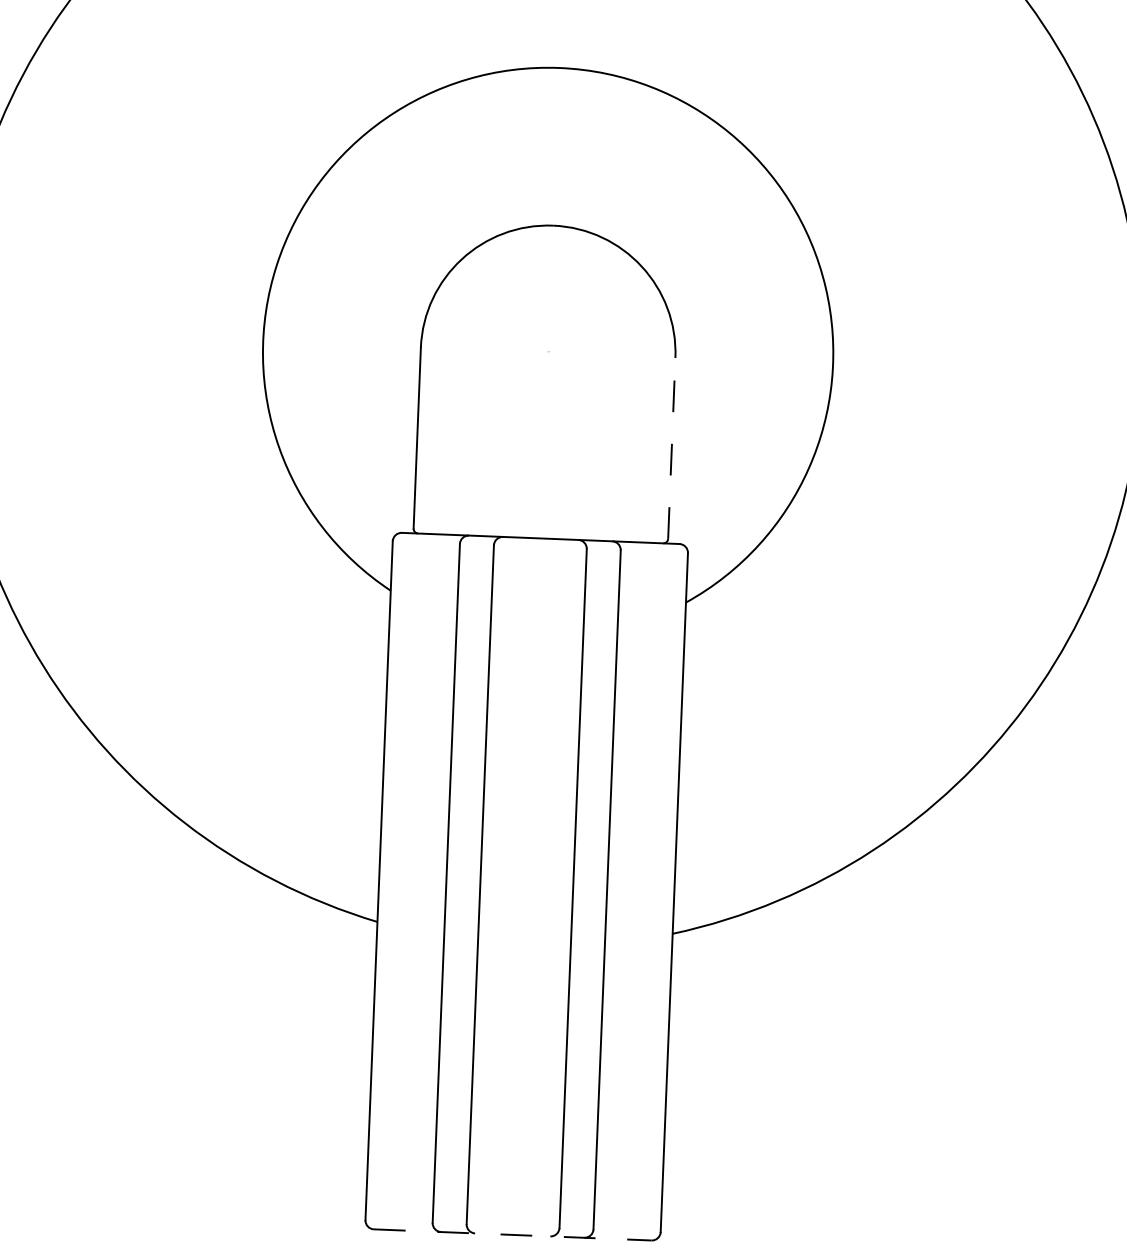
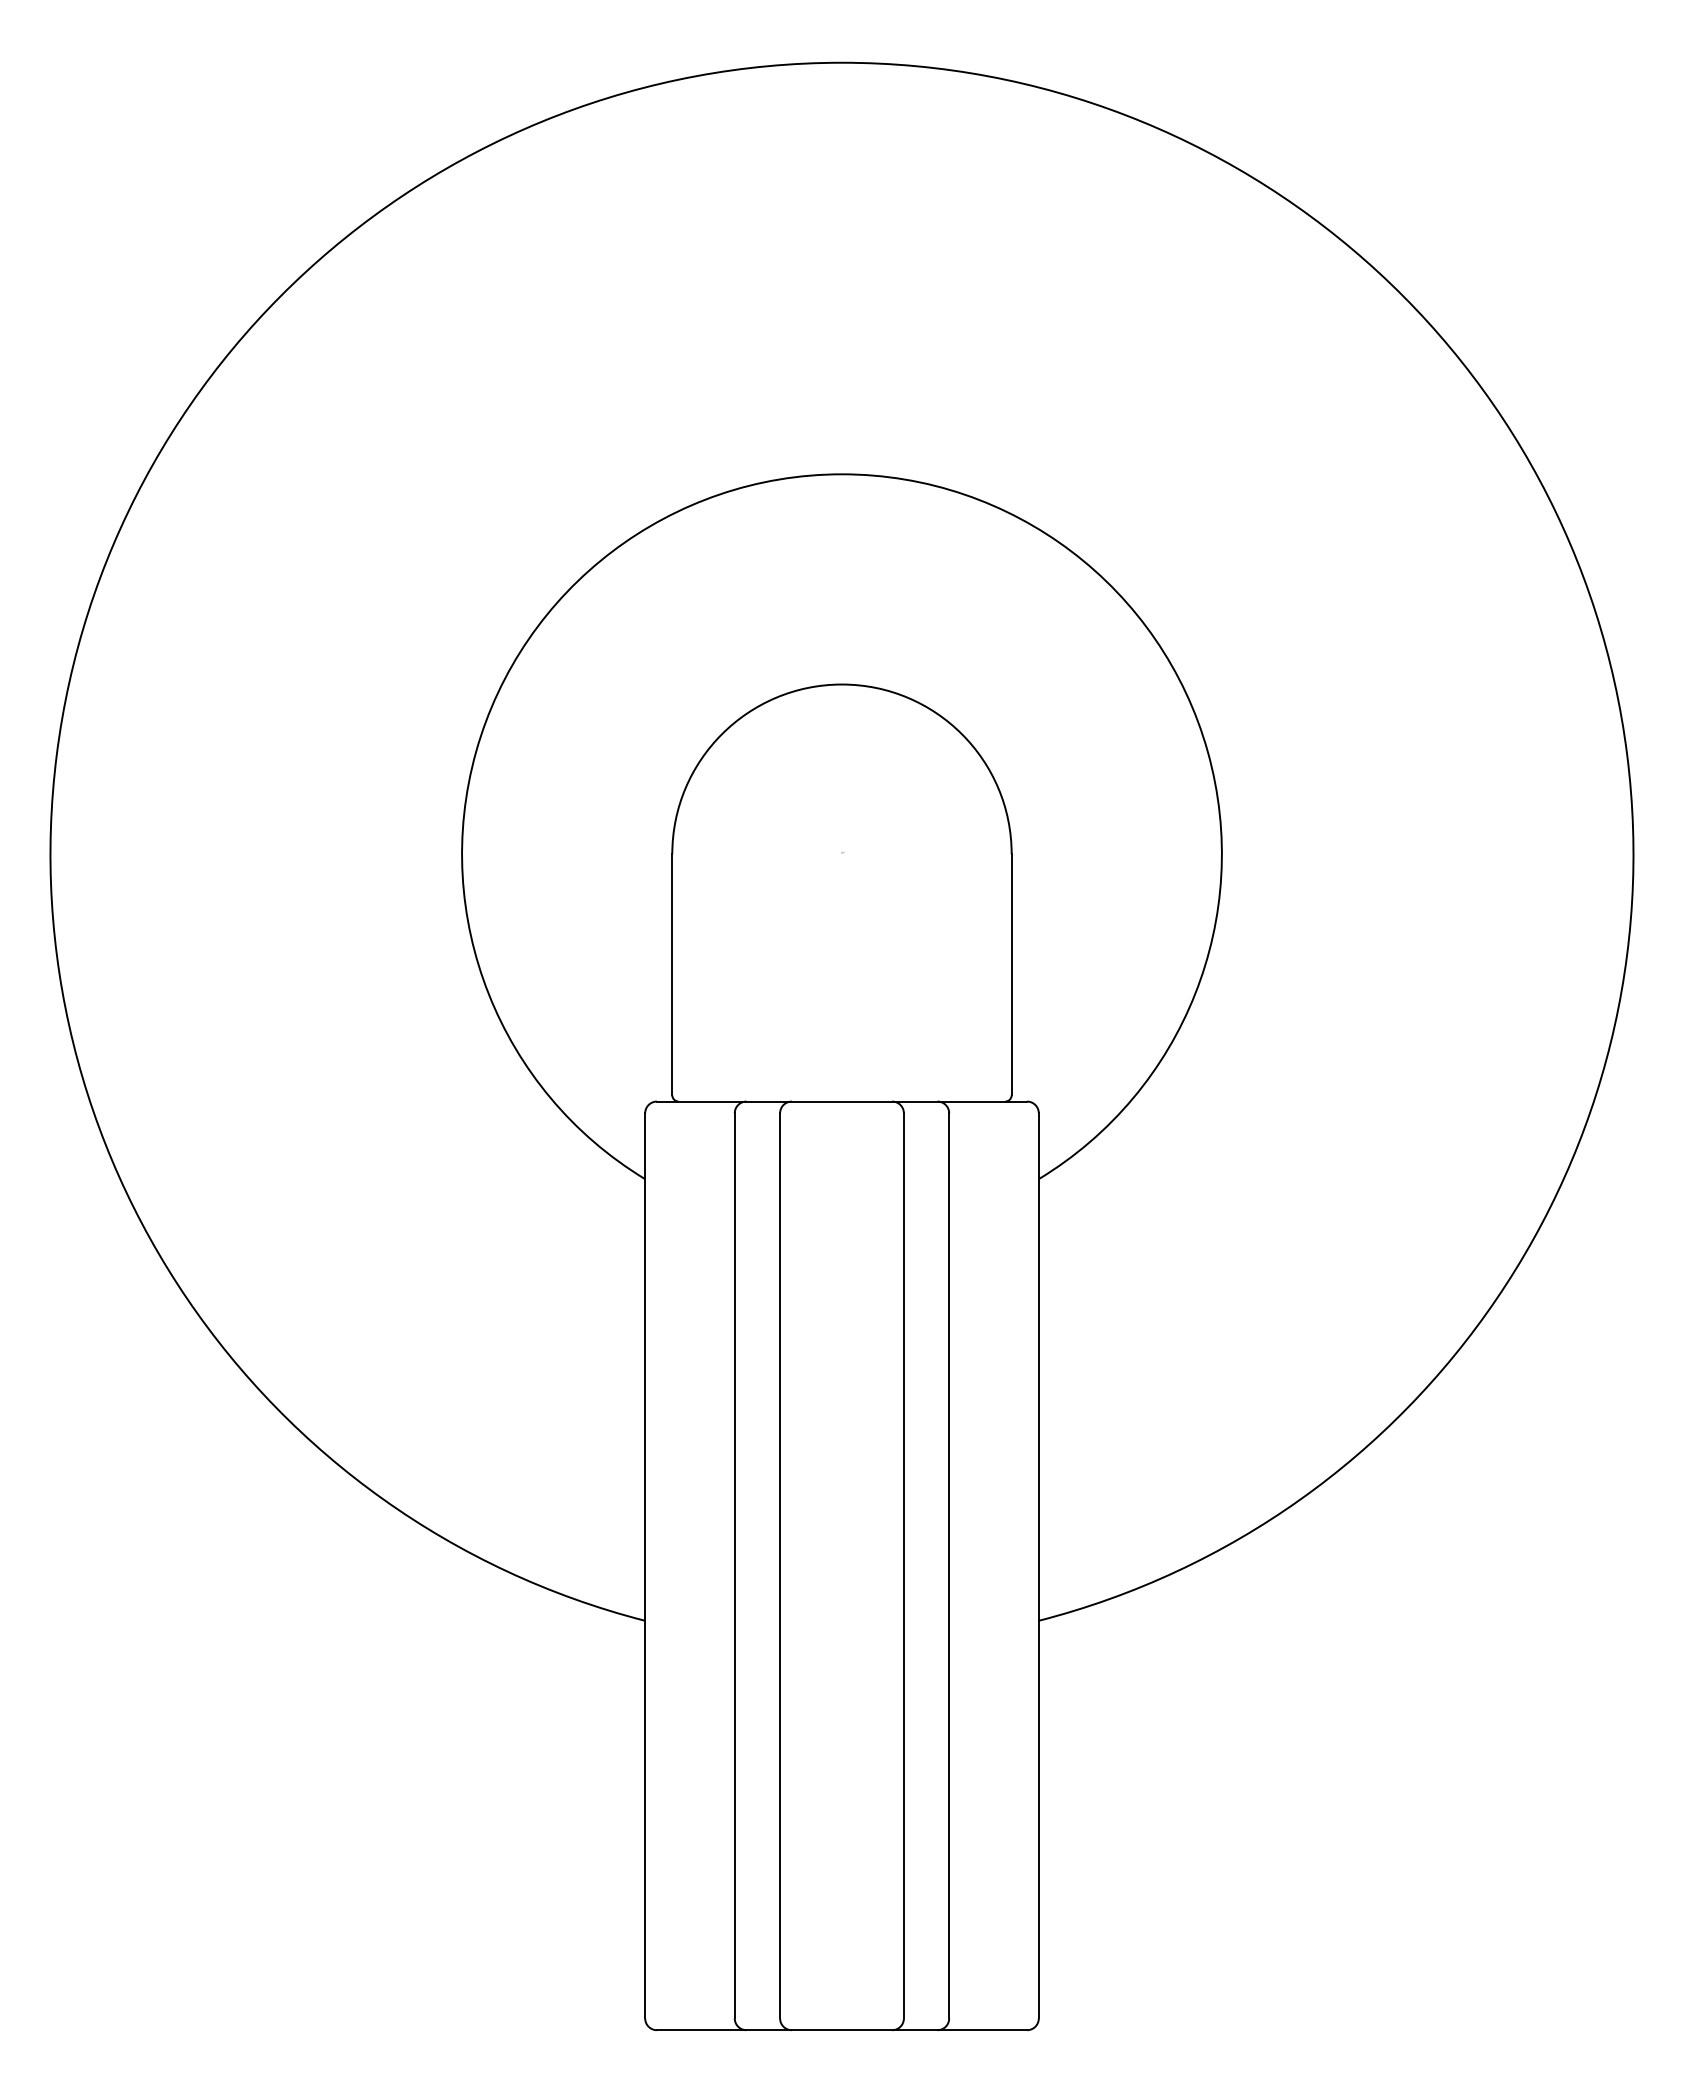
line: (671, 448) -> (1011, 974), dashed -> solid
line: (513, 1235) -> (842, 2030), dashed -> solid

